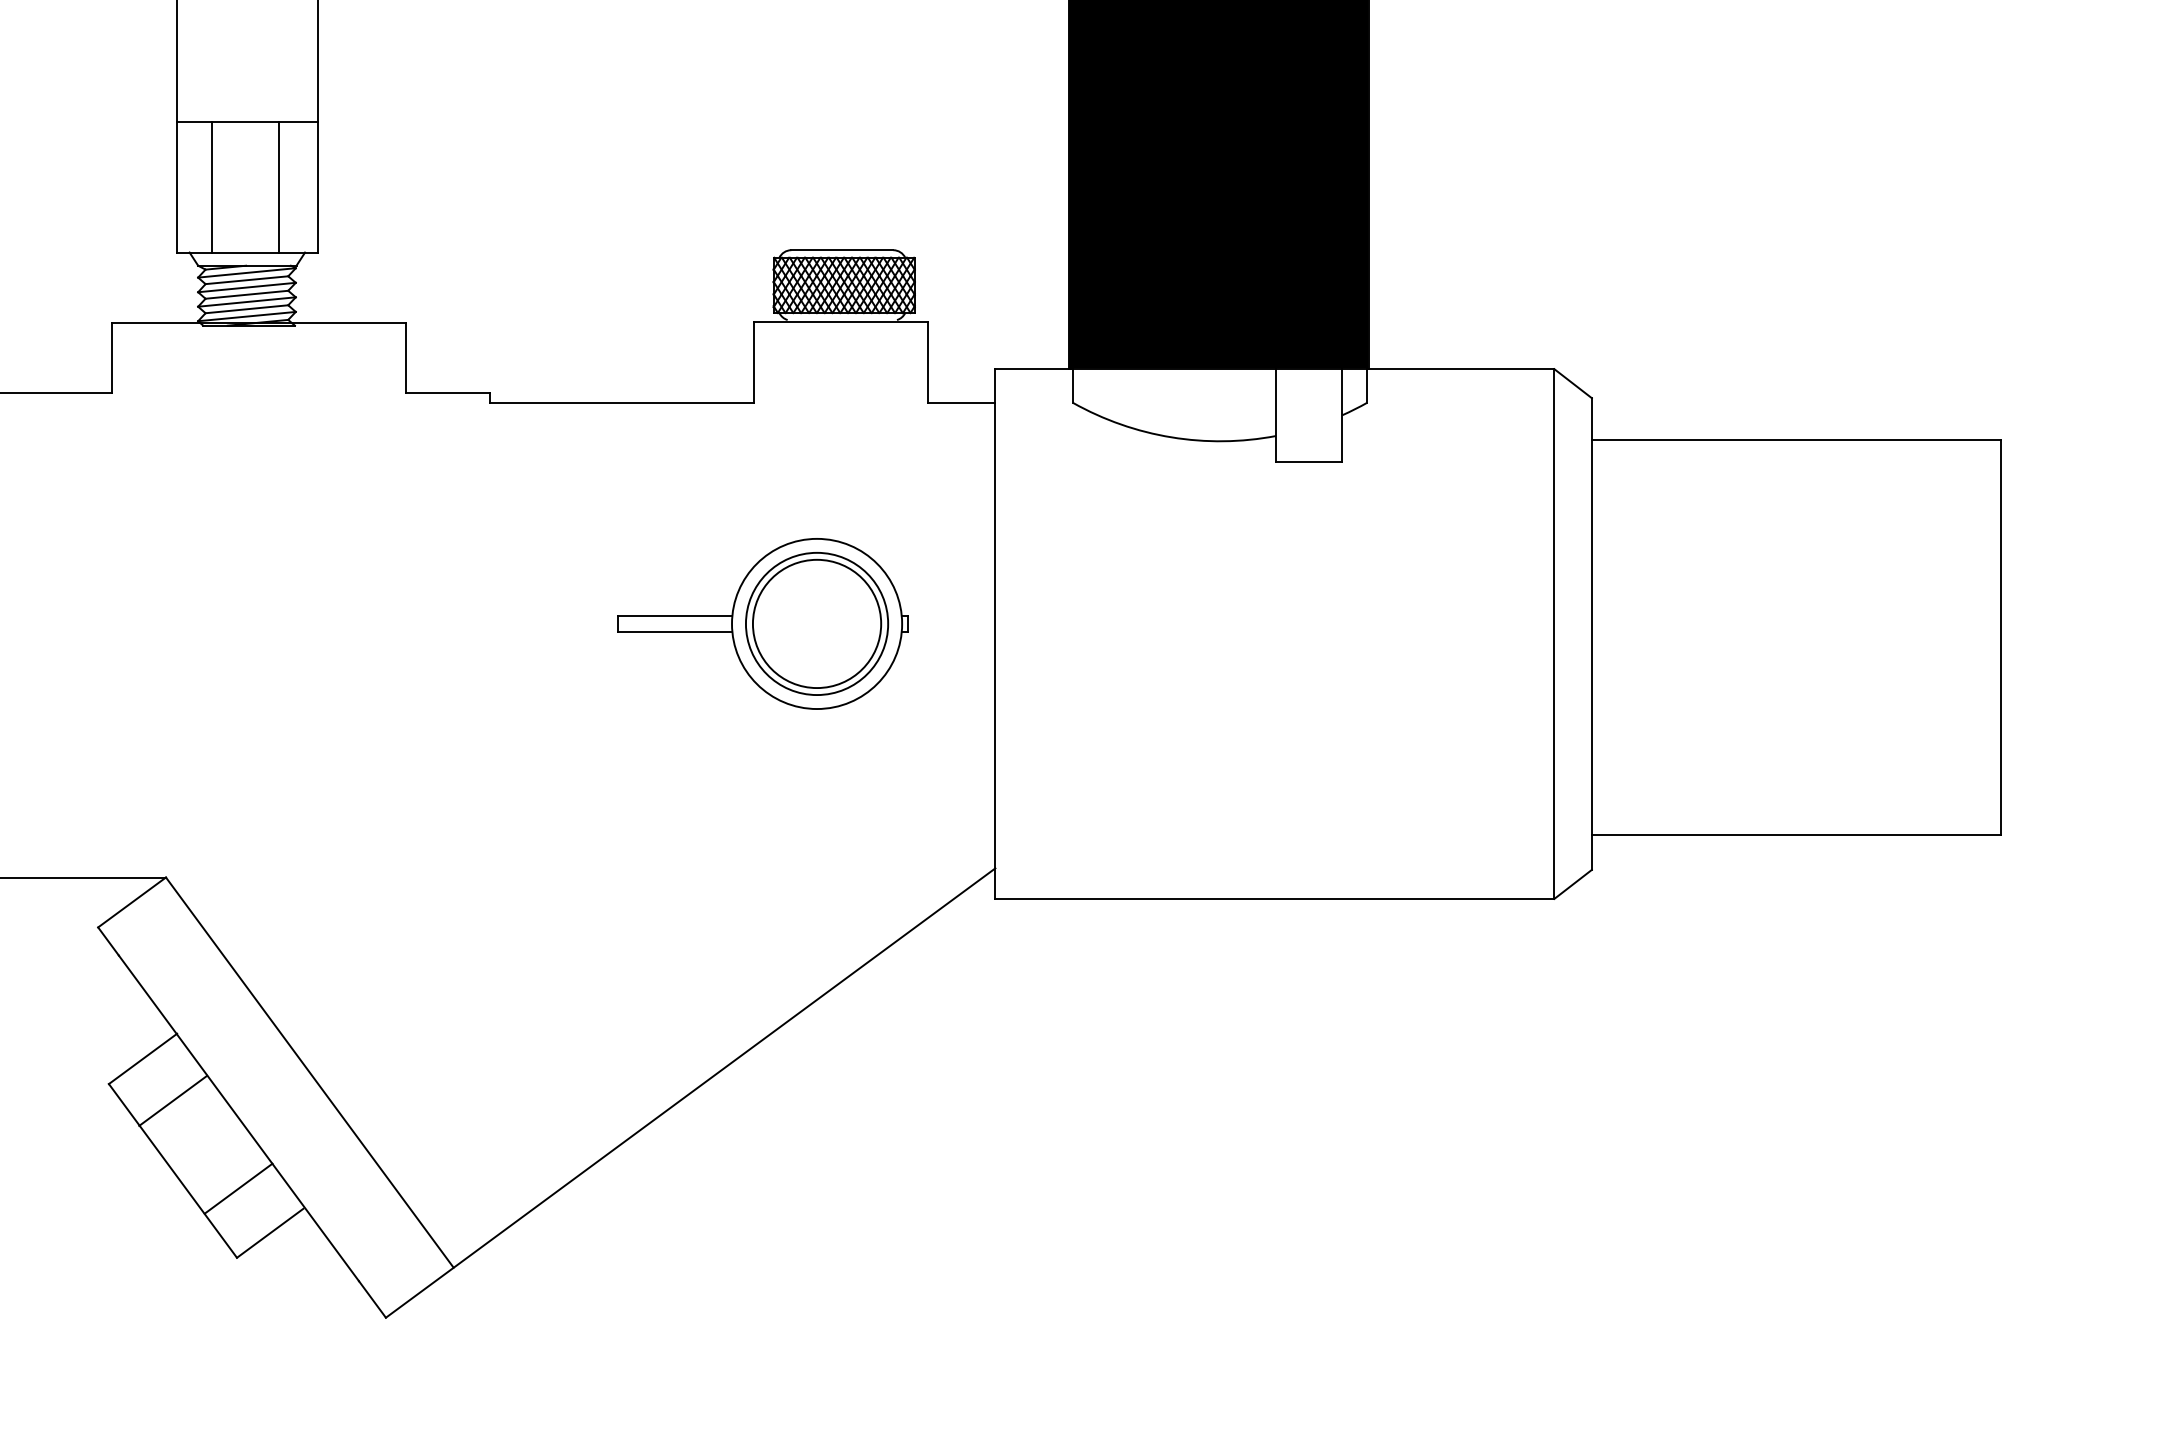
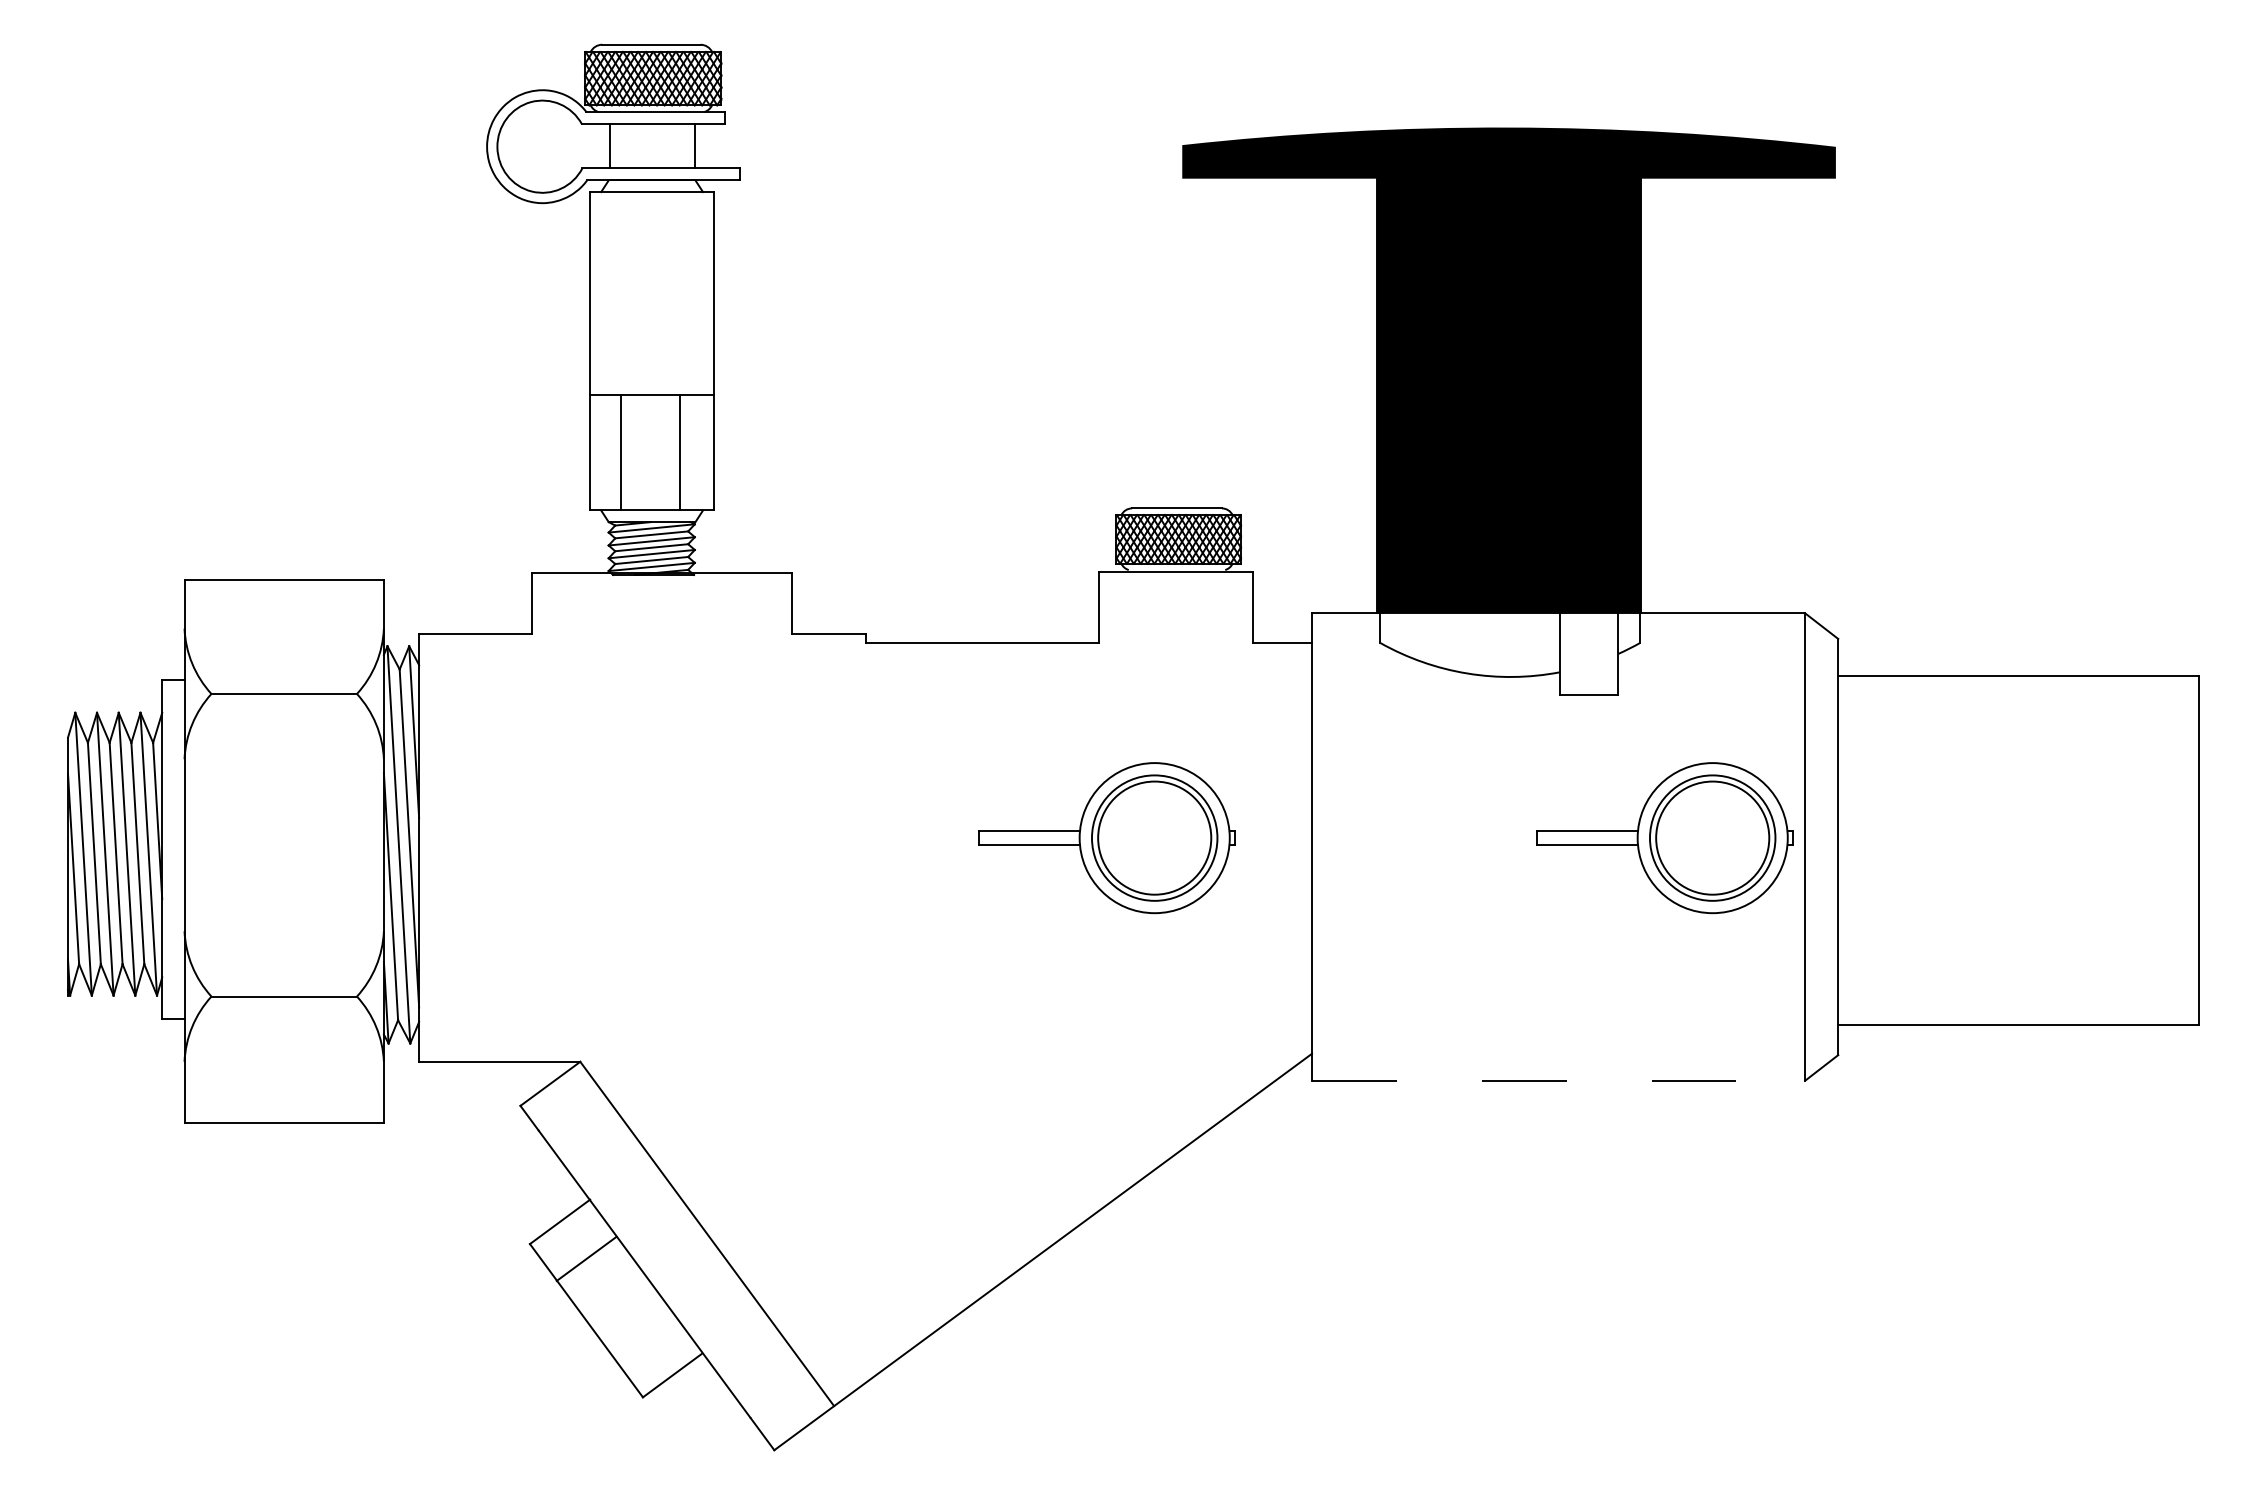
part: (1394, 624) -> (1664, 838), added
line: (1274, 898) -> (1558, 1080), solid -> dashed
line: (238, 1188) -> (644, 1336), removed

